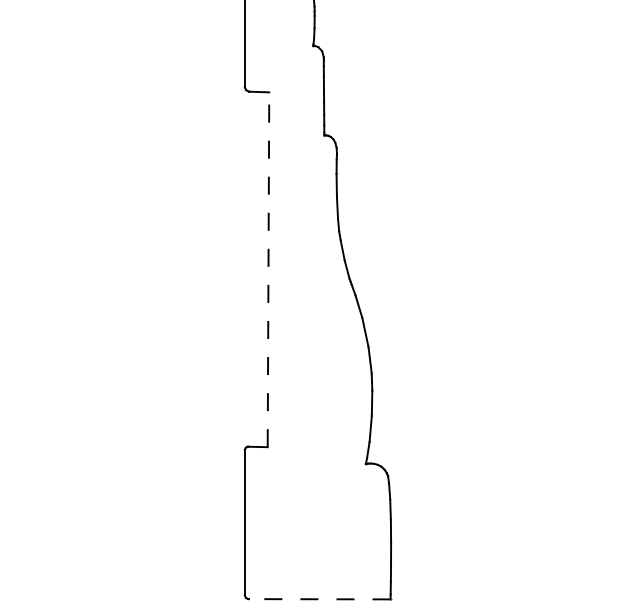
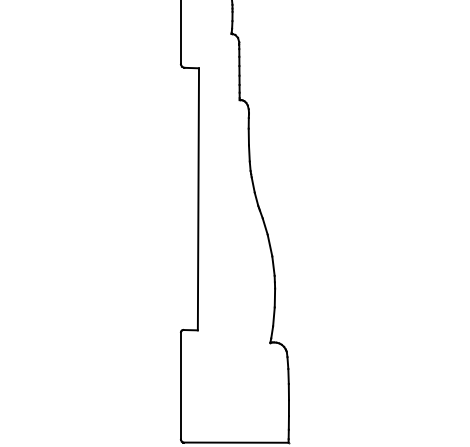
line: (268, 268) -> (198, 198), dashed -> solid
line: (318, 599) -> (235, 442), dashed -> solid

